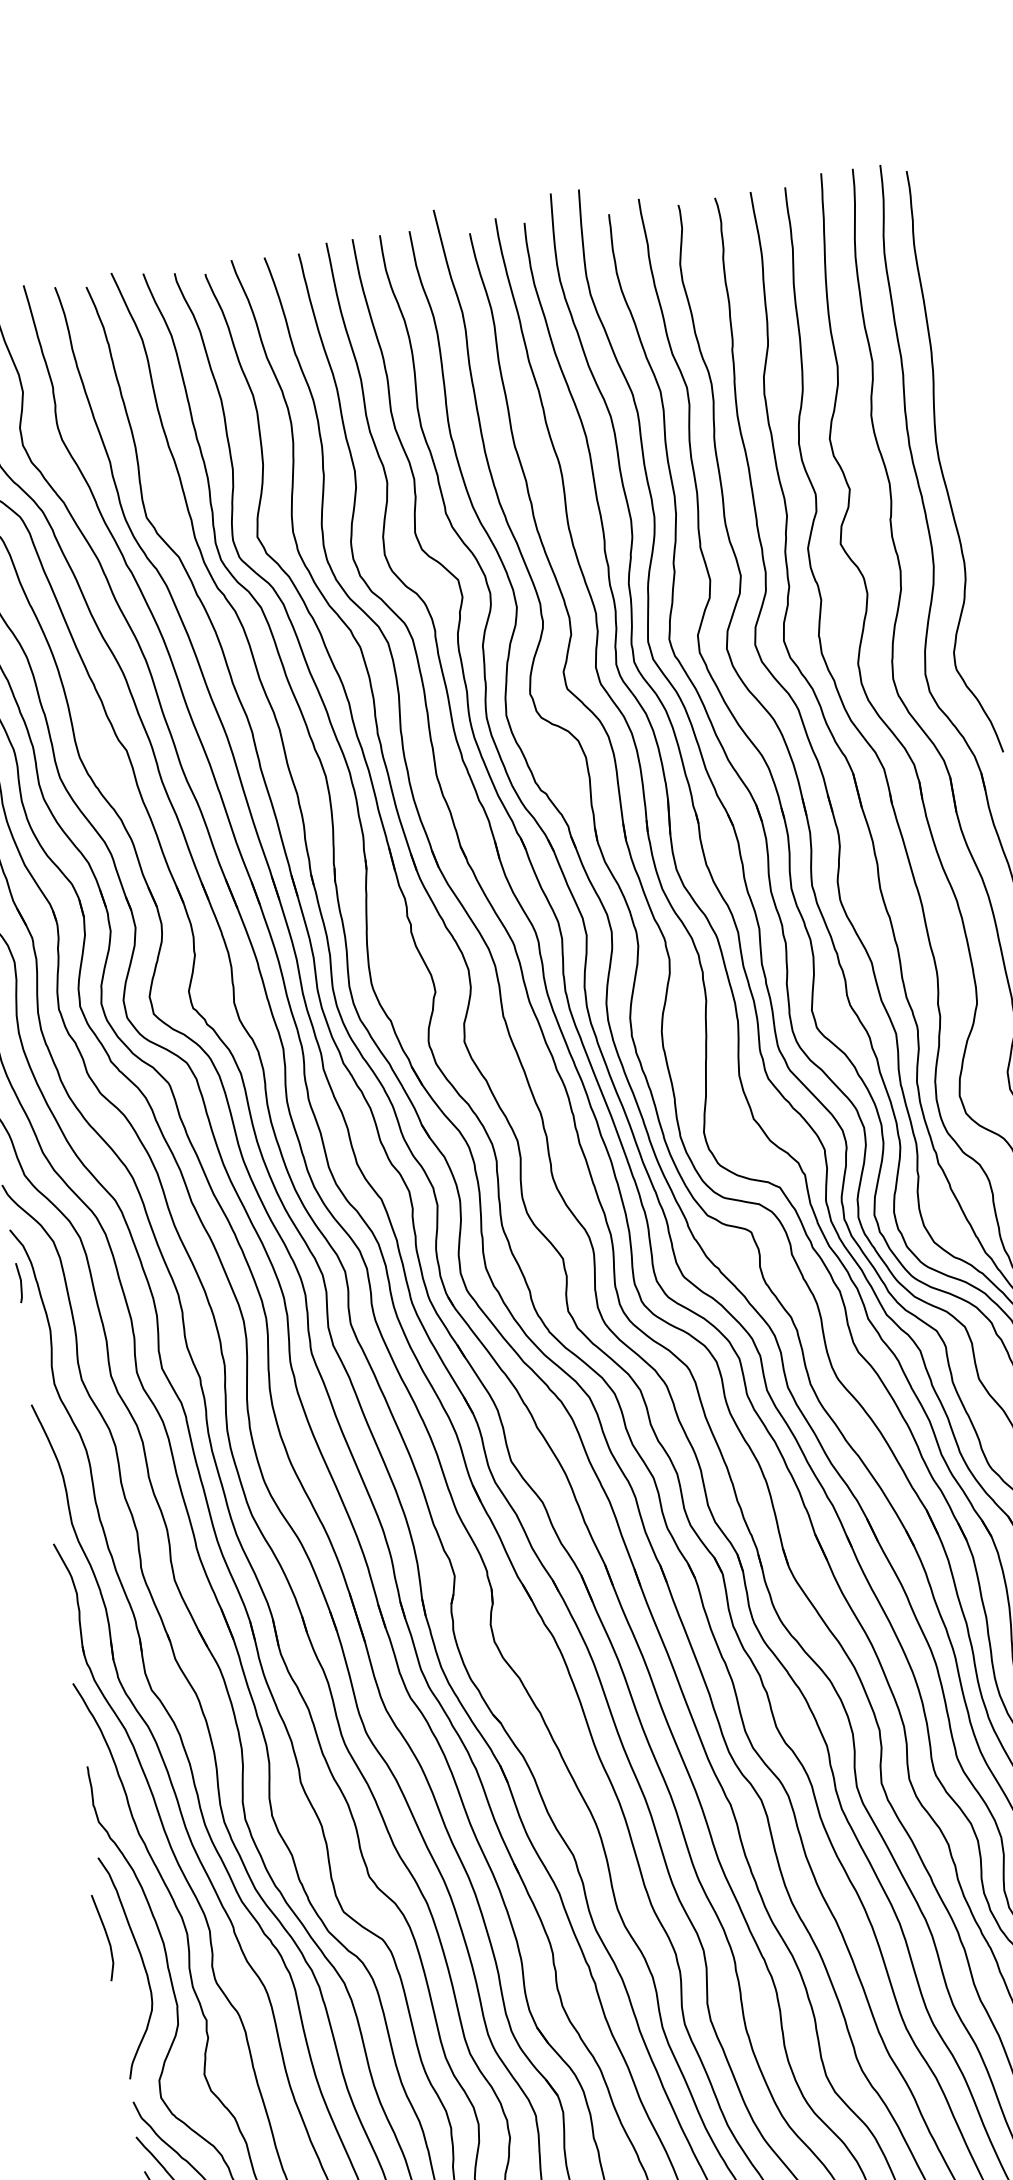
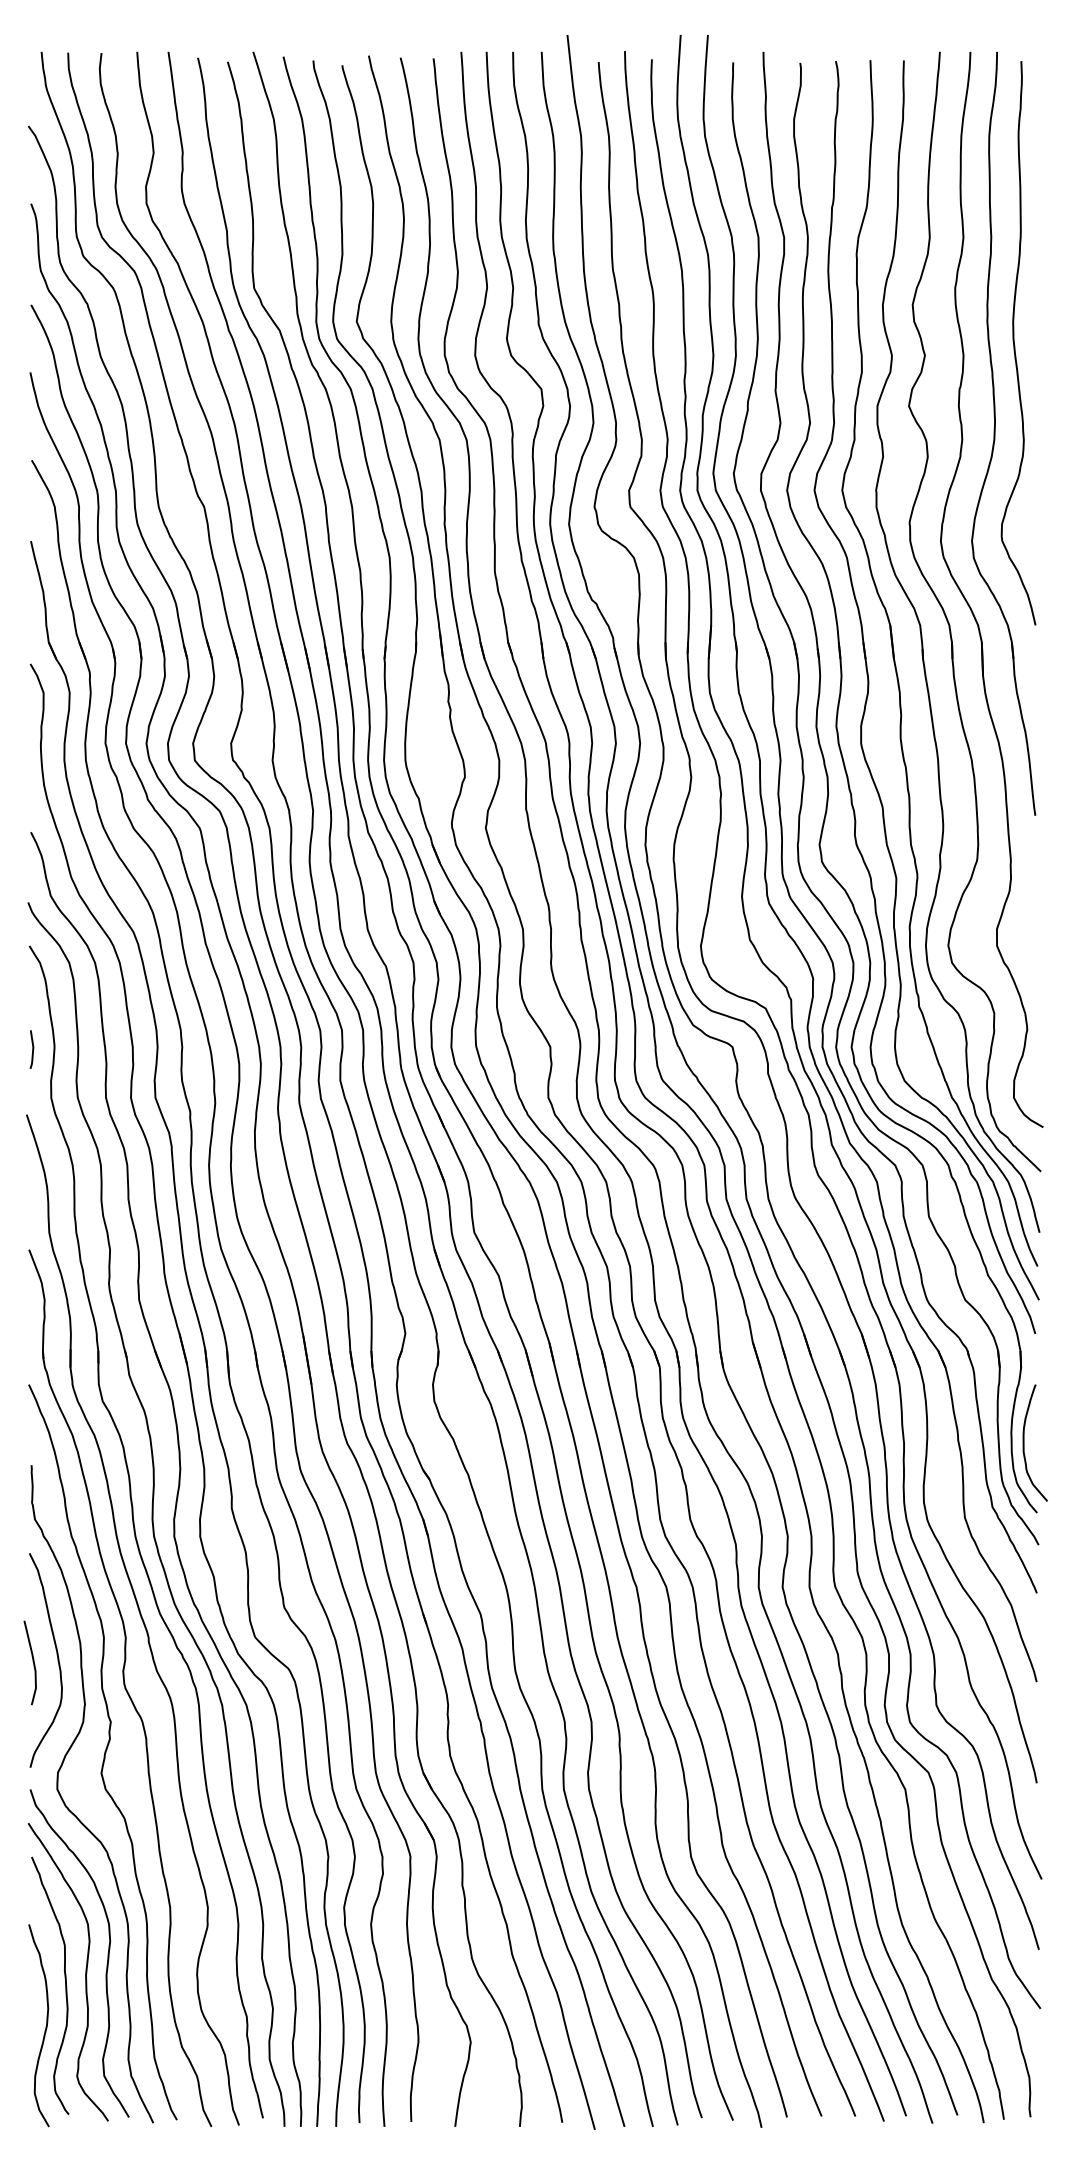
line: (20, 1282) -> (32, 1049), moved
curve: (105, 1935) -> (32, 1661), moved

